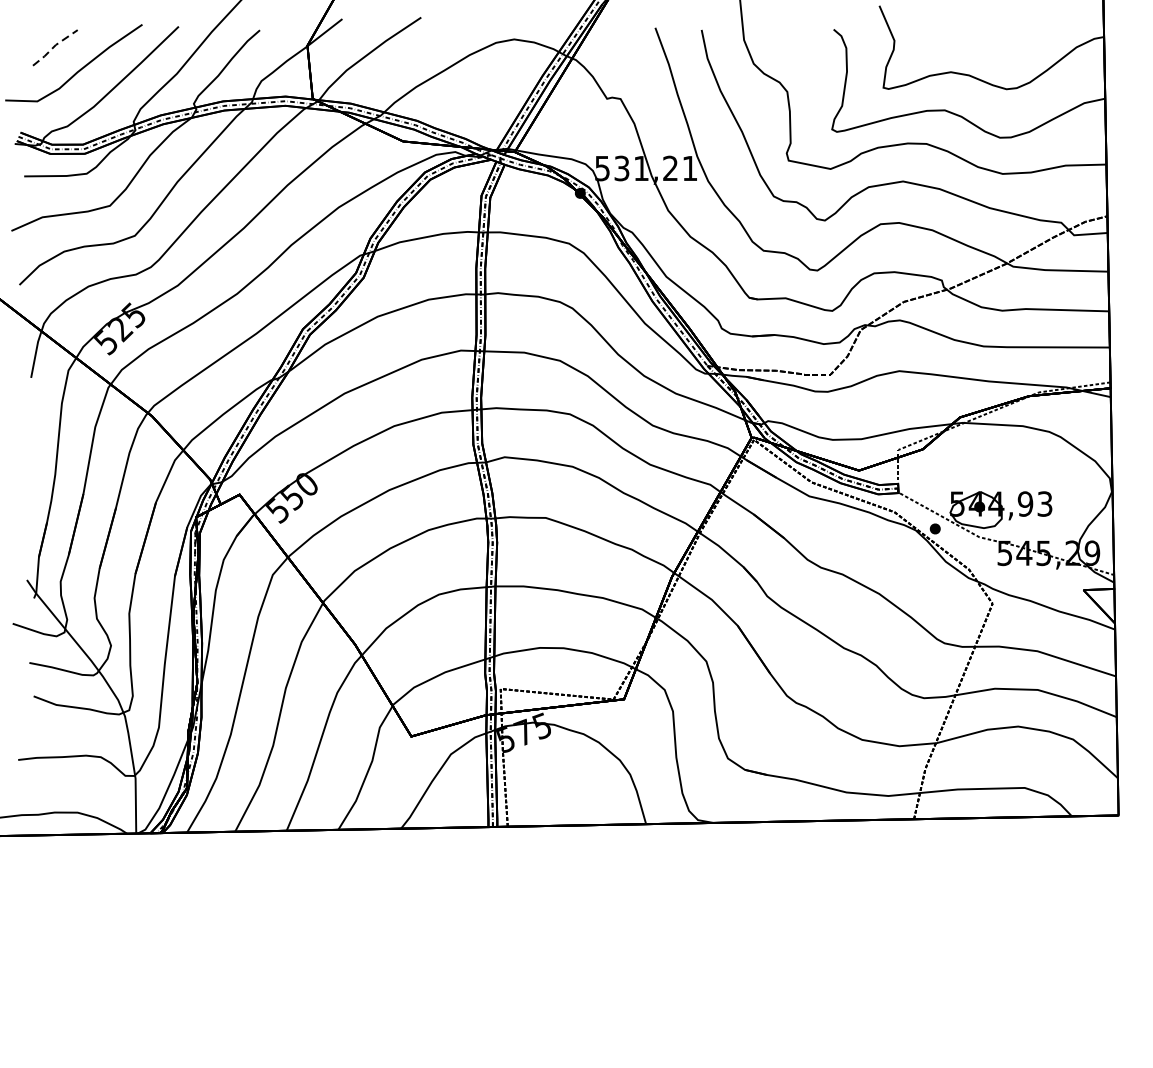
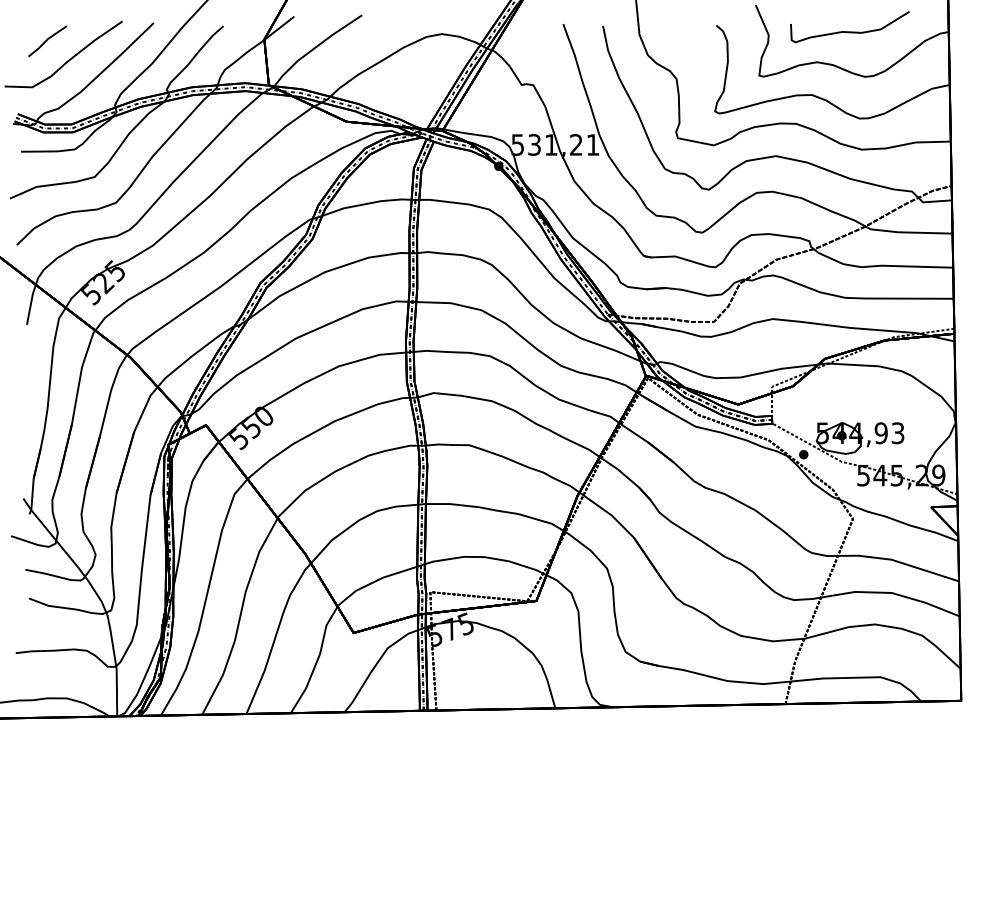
curve: (988, 36) -> (849, 31), added
line: (53, 46) -> (46, 40), dashed -> solid

